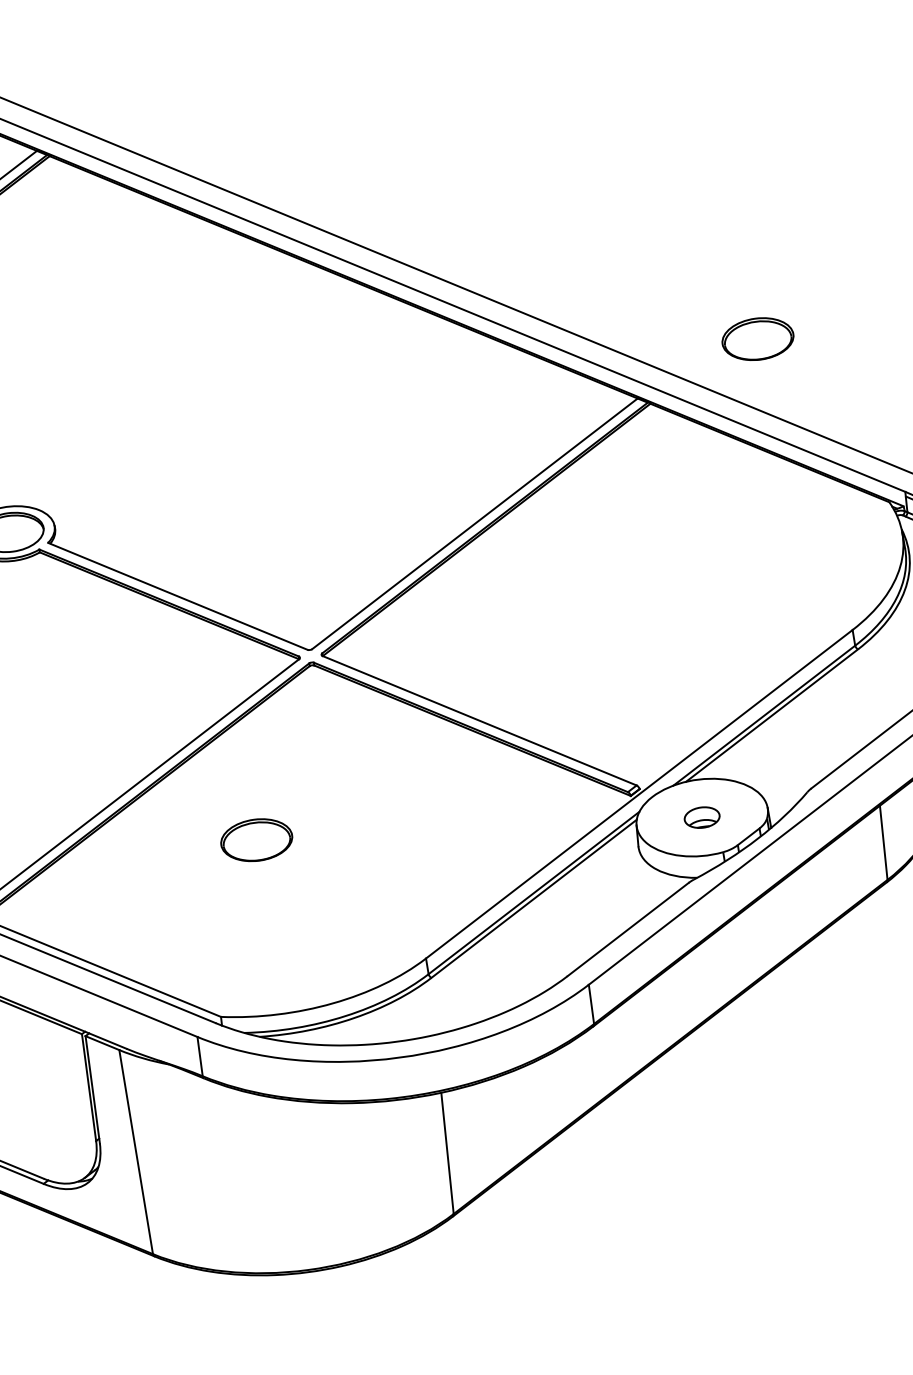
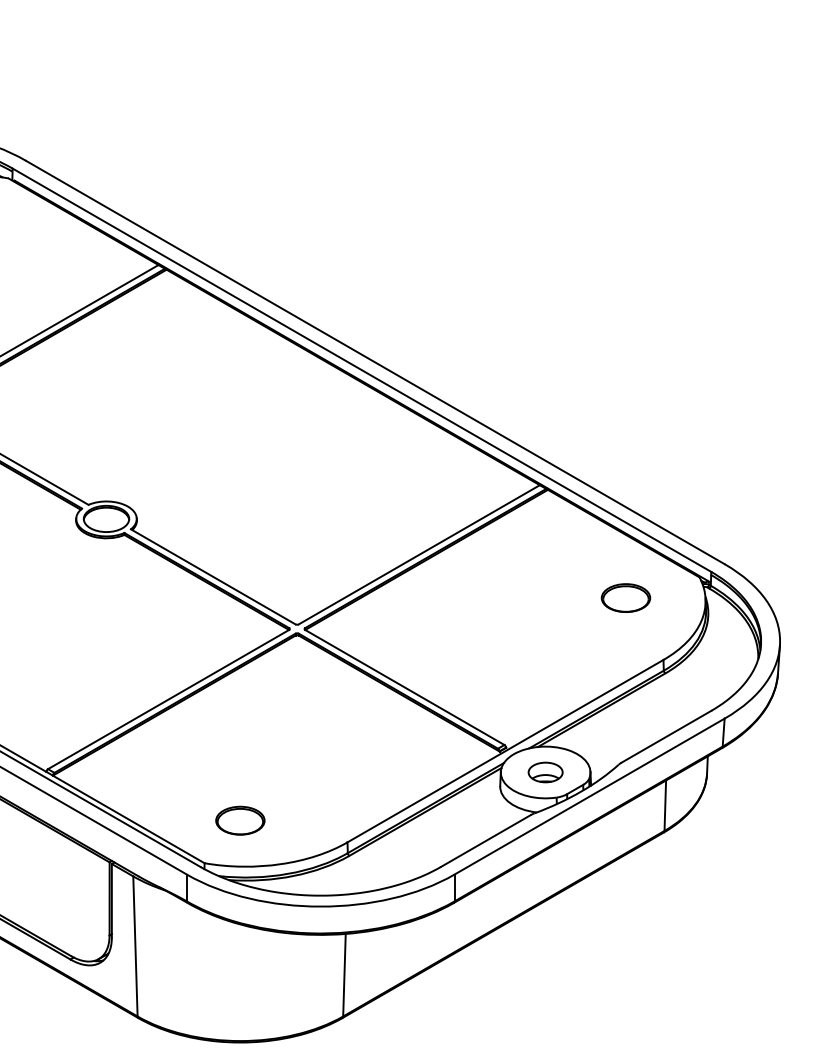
part: (757, 338) -> (625, 597), moved
part: (702, 817) -> (545, 772), size x1.43
part: (256, 839) -> (240, 820), moved

